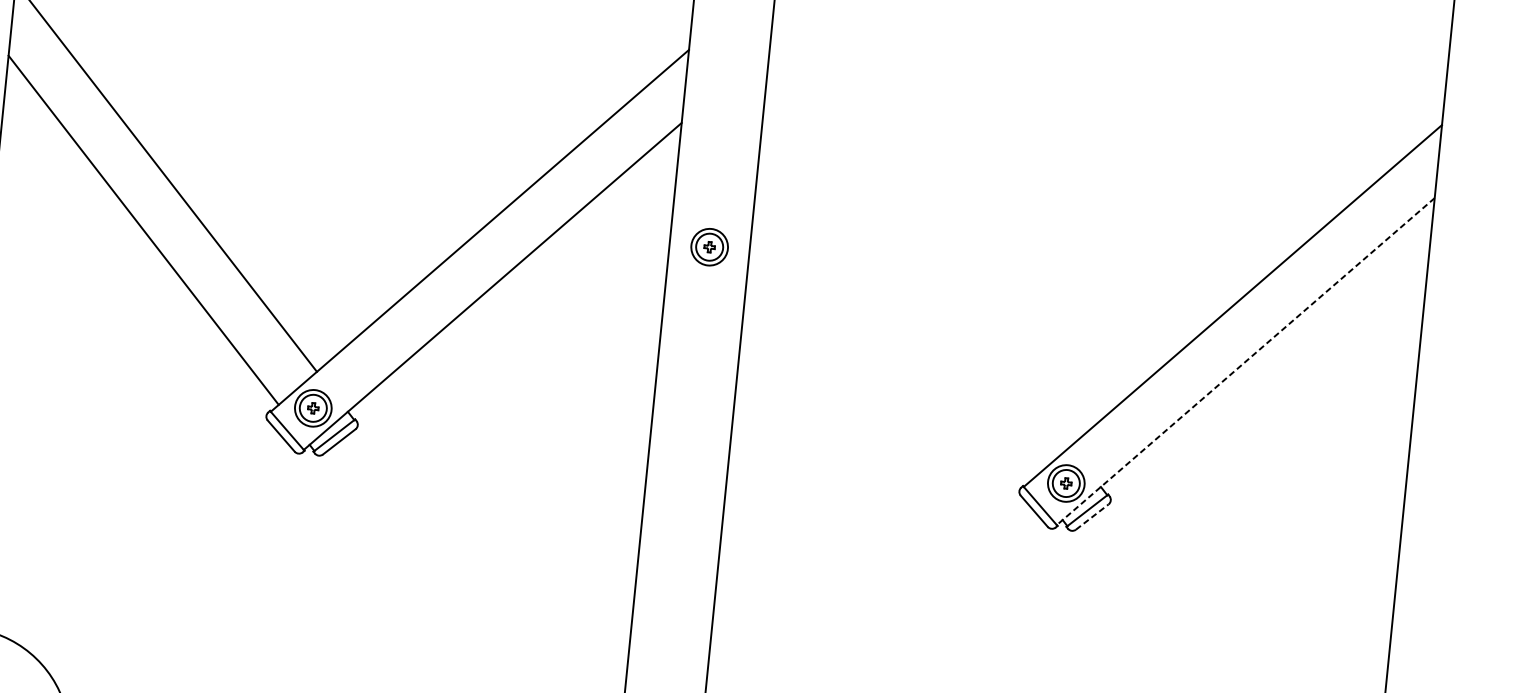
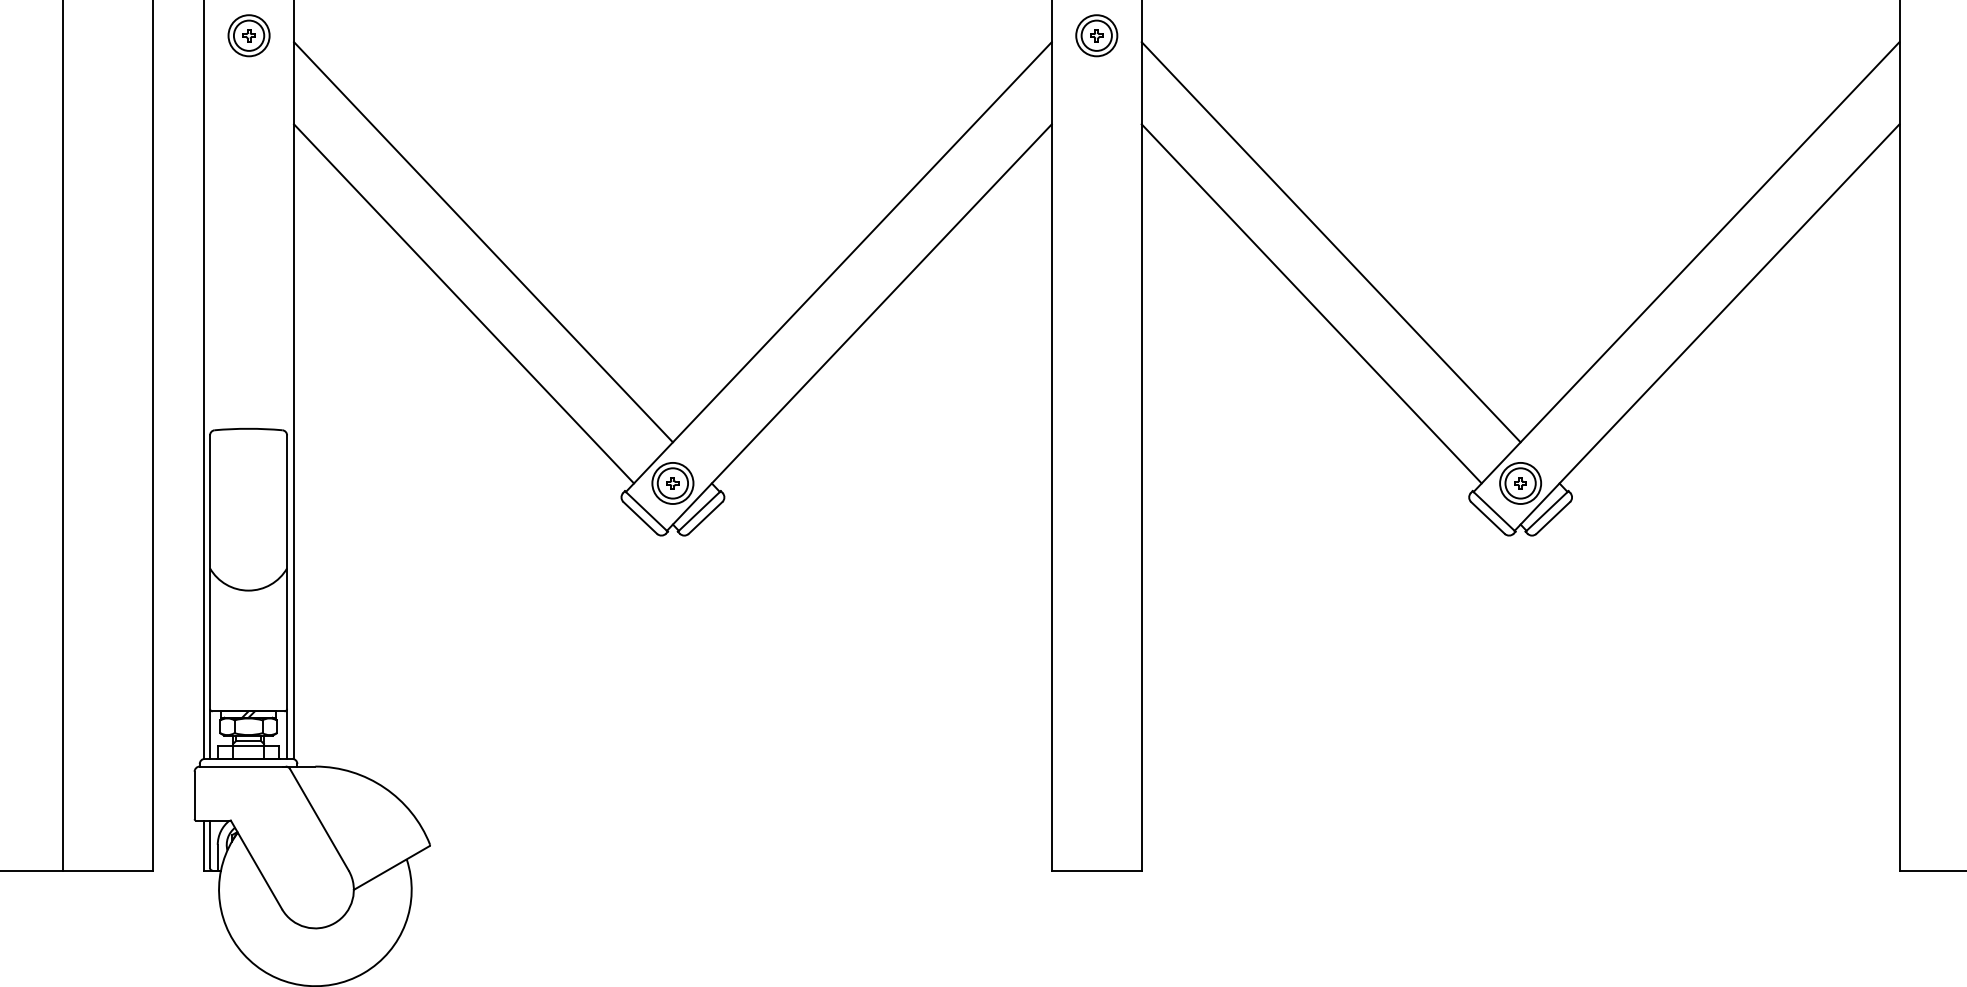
part: (709, 246) -> (1096, 35), moved
line: (918, 252) -> (1330, 242), added
line: (896, 305) -> (1311, 303), added
line: (1246, 361) -> (1707, 327), dashed -> solid
line: (1092, 516) -> (1553, 517), dashed -> solid

